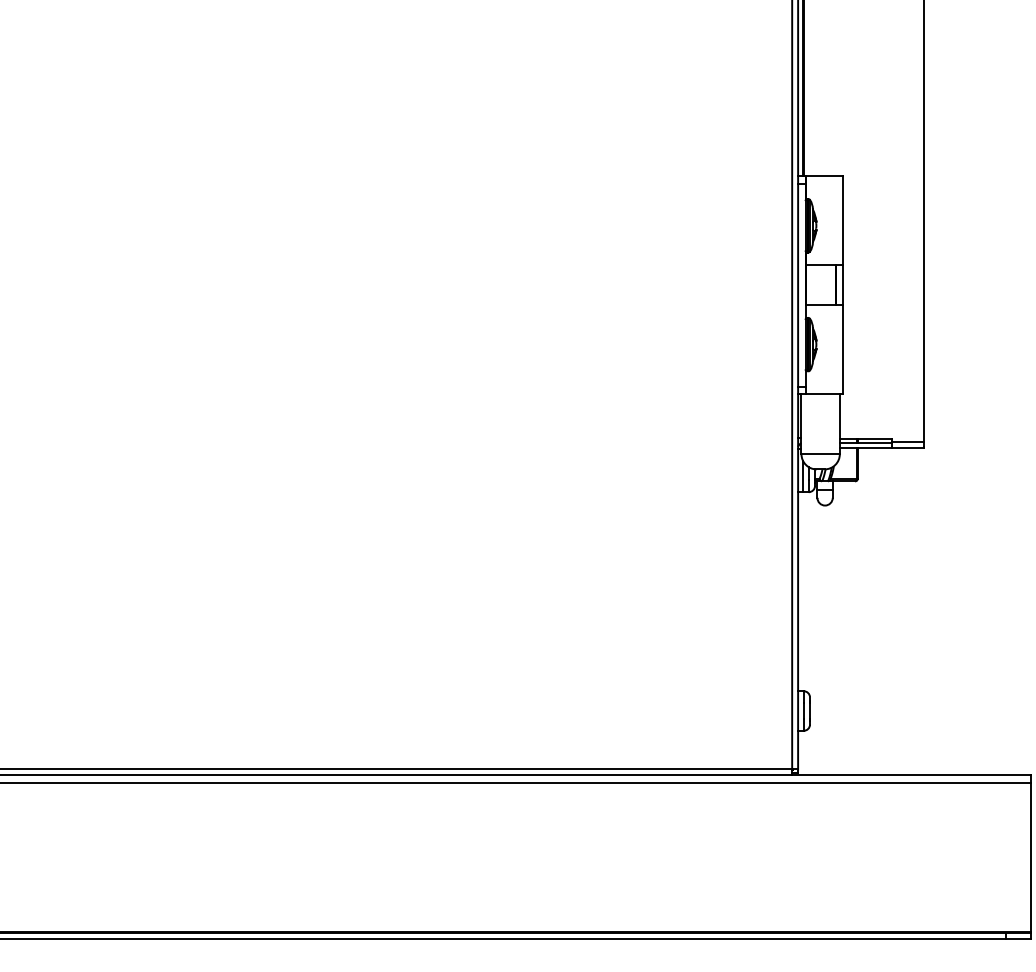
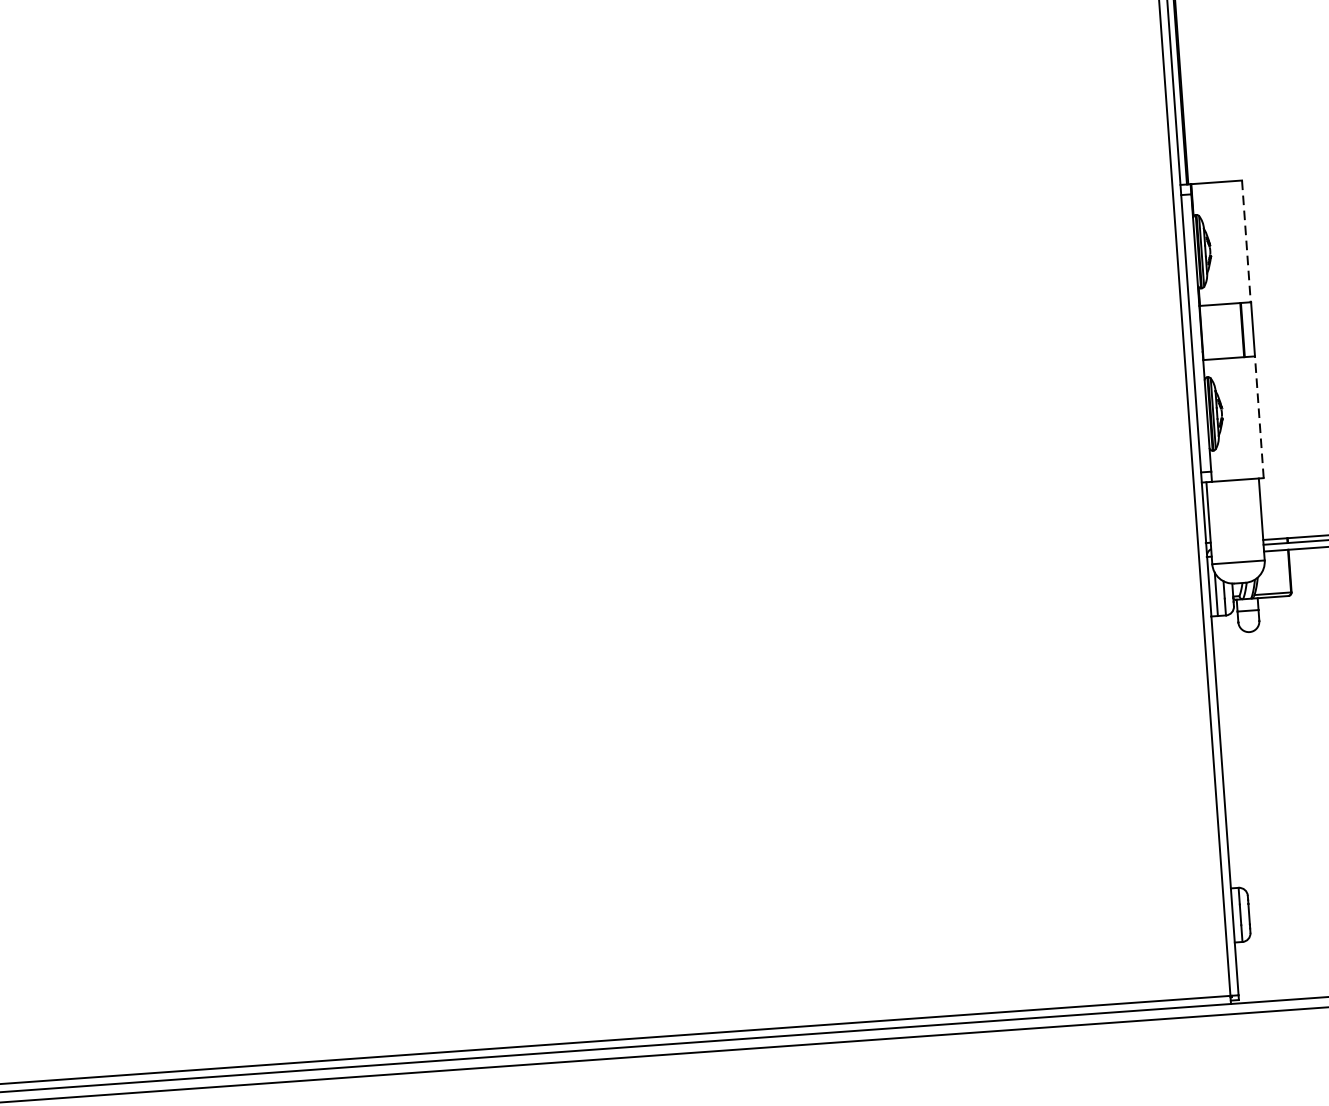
line: (843, 220) -> (1246, 240), solid -> dashed
line: (843, 349) -> (1259, 417), solid -> dashed

